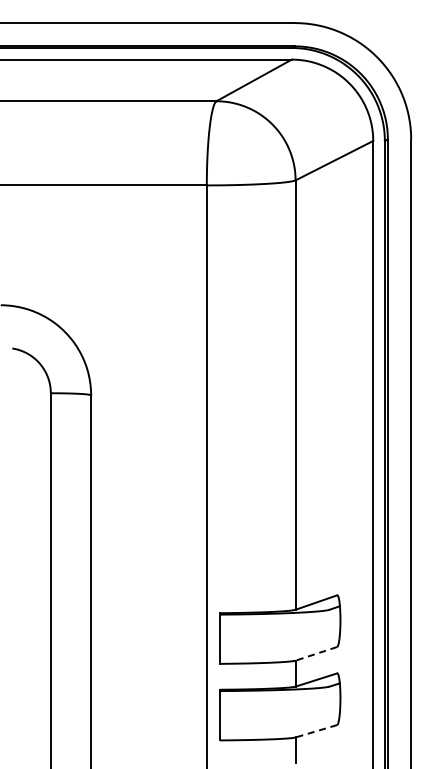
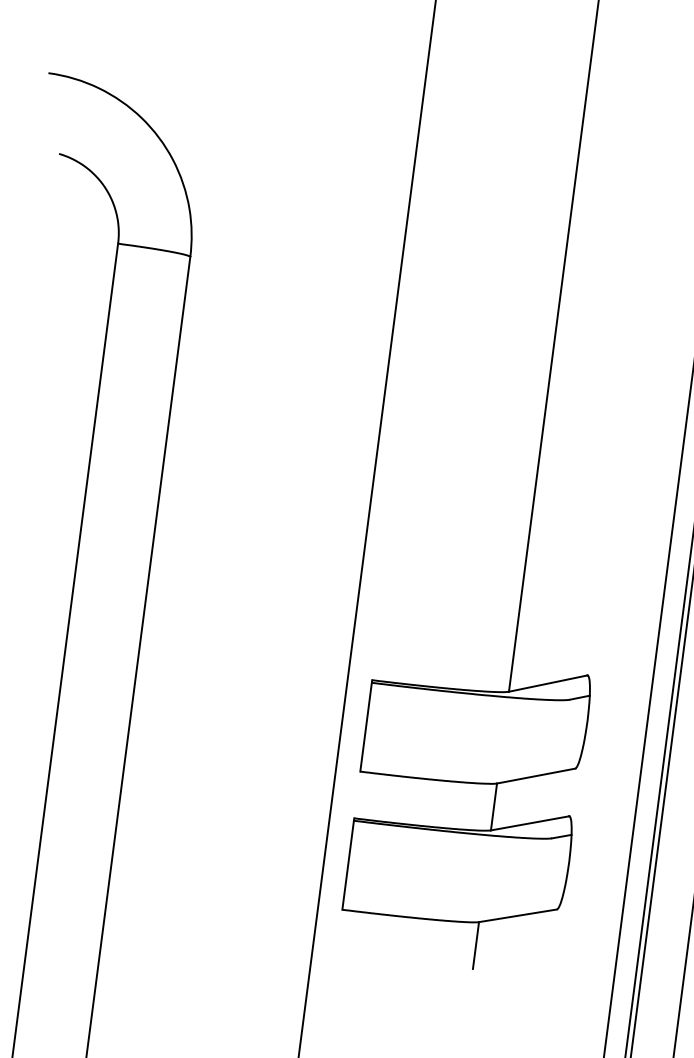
line: (316, 653) -> (536, 775), dashed -> solid
line: (316, 731) -> (518, 916), dashed -> solid

